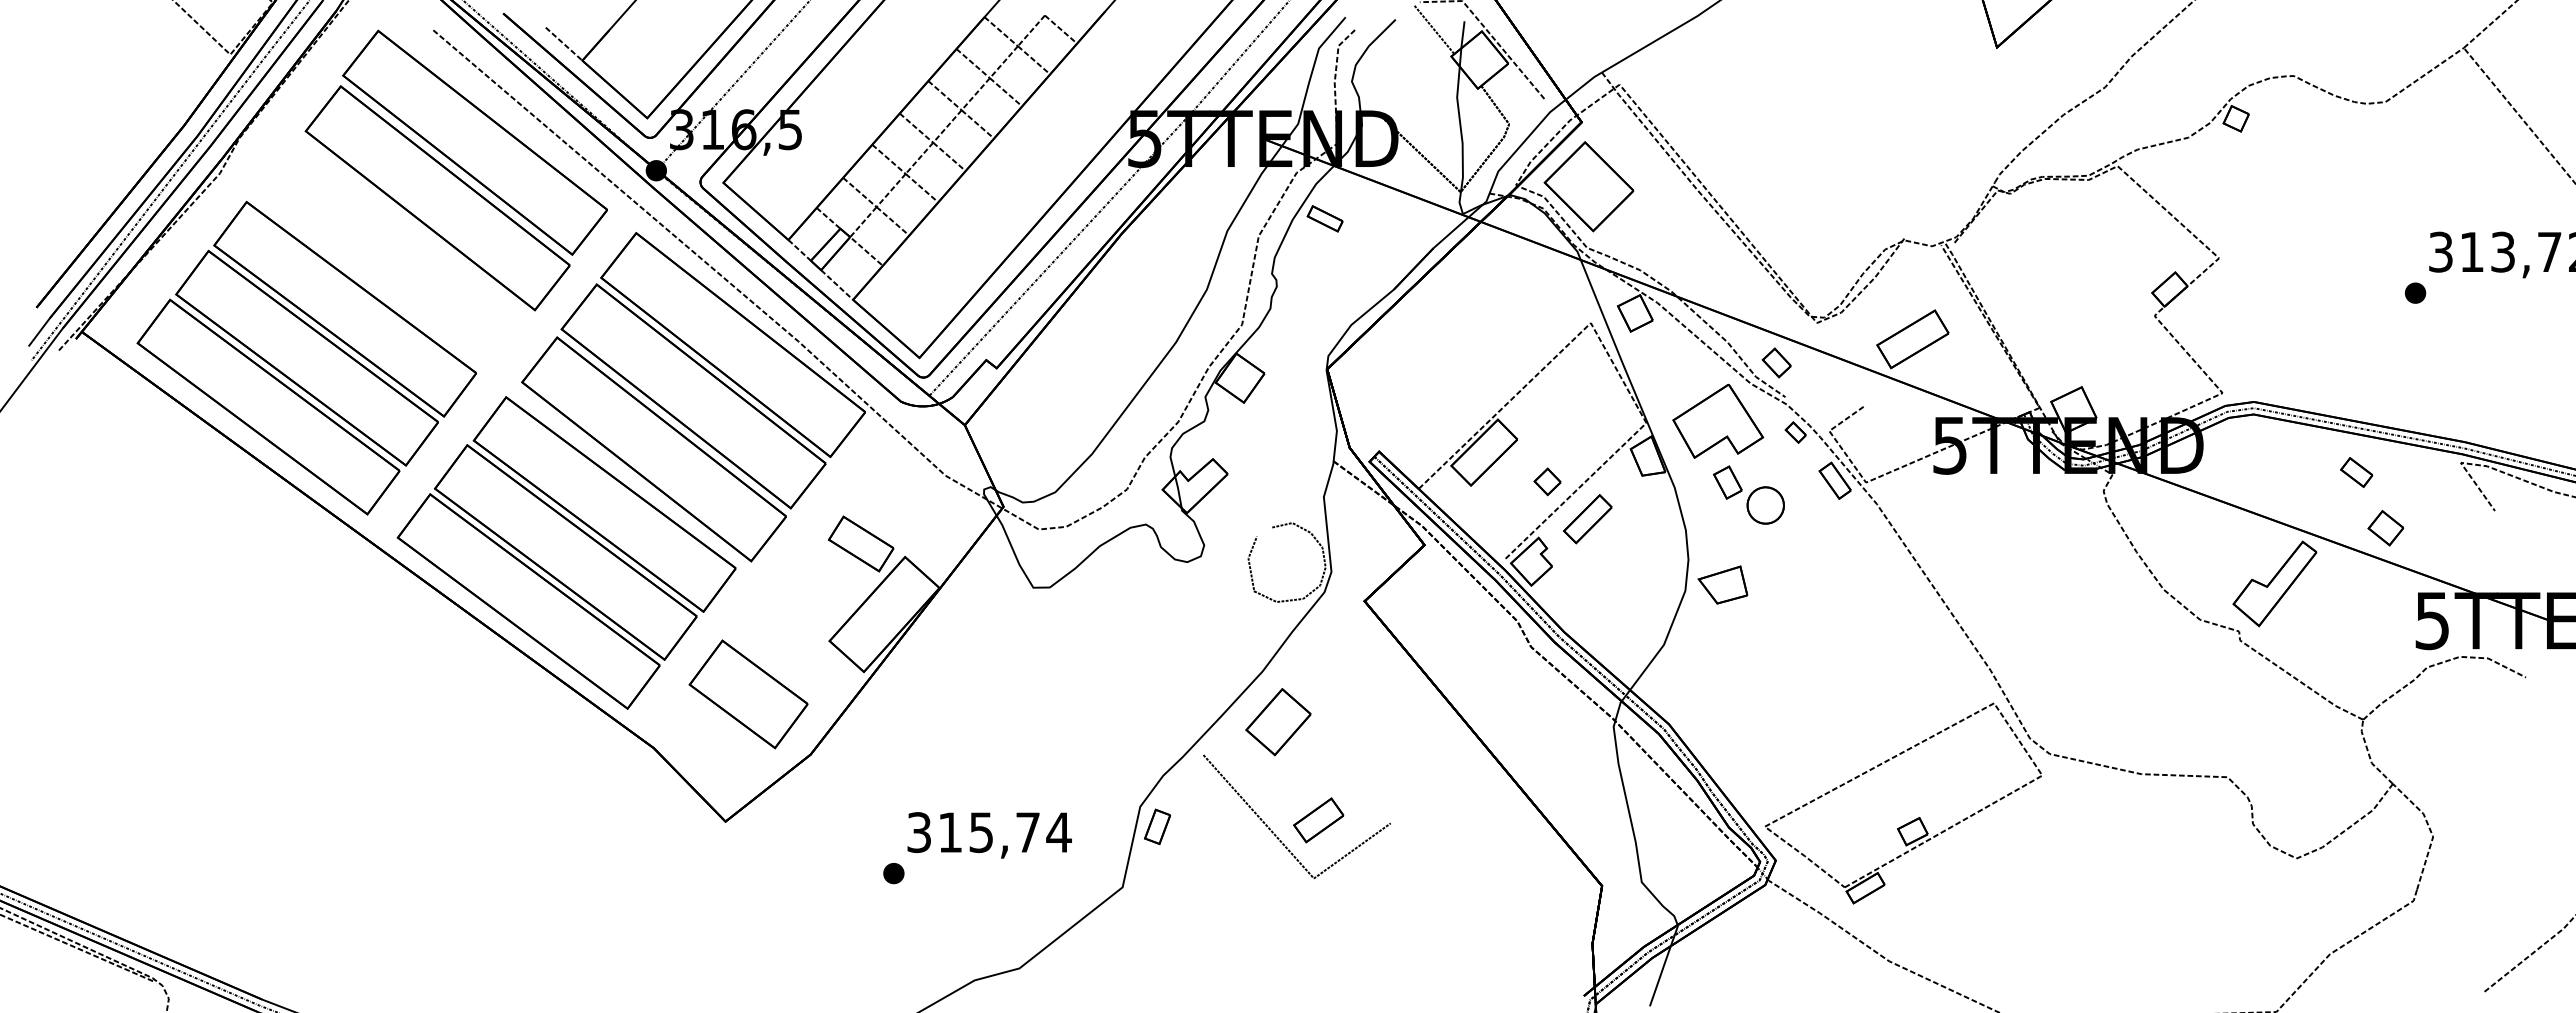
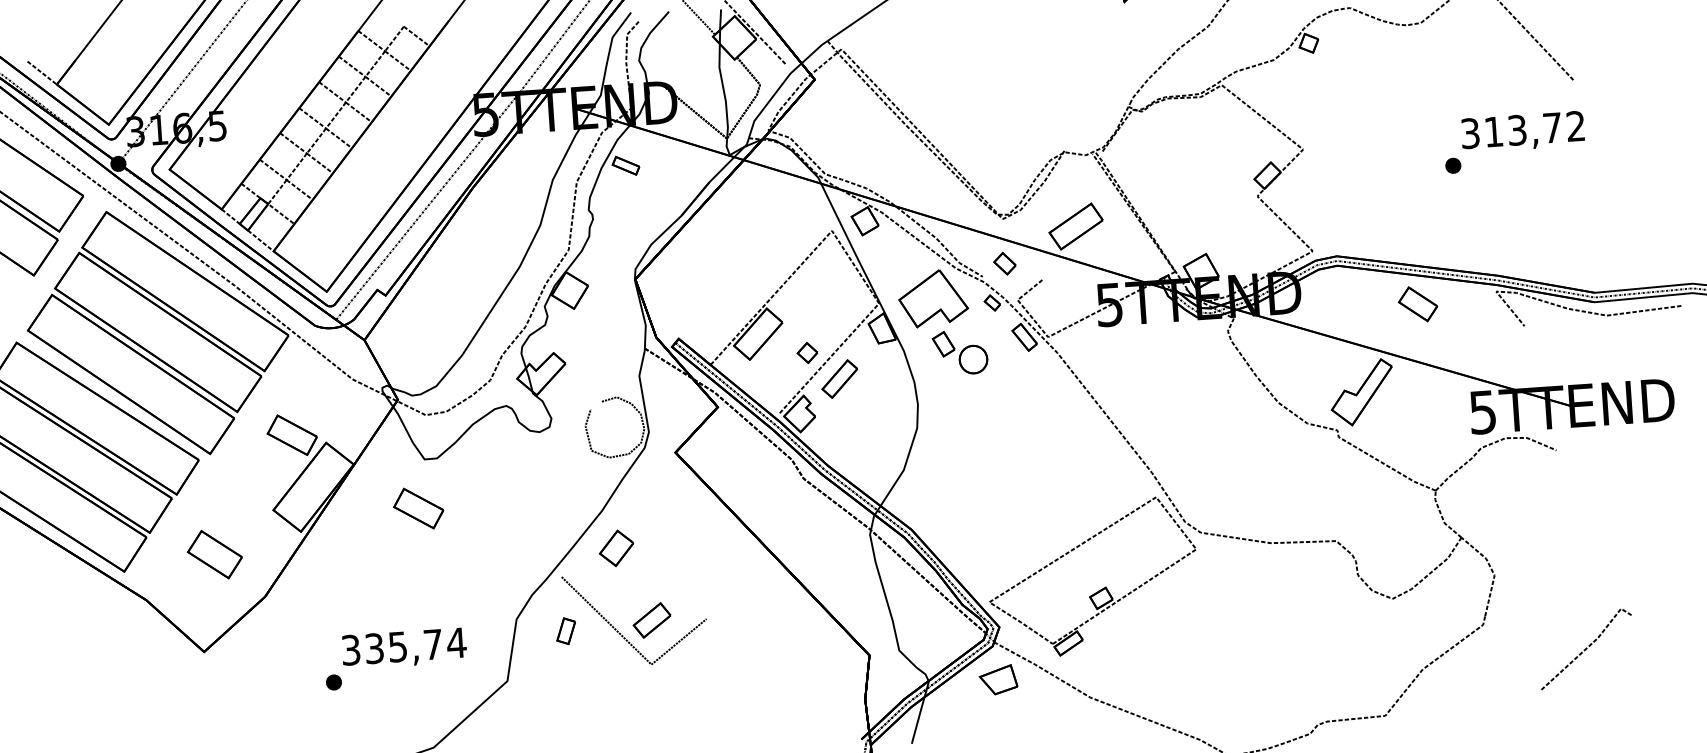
part: (1588, 186) -> (823, 127), removed
part: (1776, 362) -> (1004, 263), moved
part: (2356, 472) -> (1417, 304), size x1.6
part: (2385, 528) -> (1442, 345), removed
part: (1722, 584) -> (998, 679), moved
part: (1020, 651) -> (418, 508), added
part: (748, 694) -> (214, 554), size x0.6
part: (1278, 722) -> (616, 548), size x0.7
part: (1157, 826) -> (566, 630), moved
text: (950, 832) -> (374, 648), 315,74 -> 335,74

